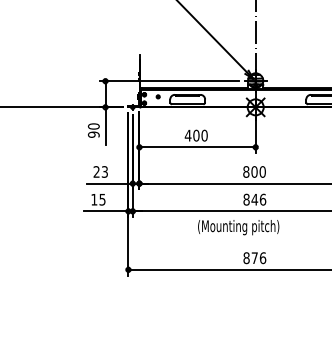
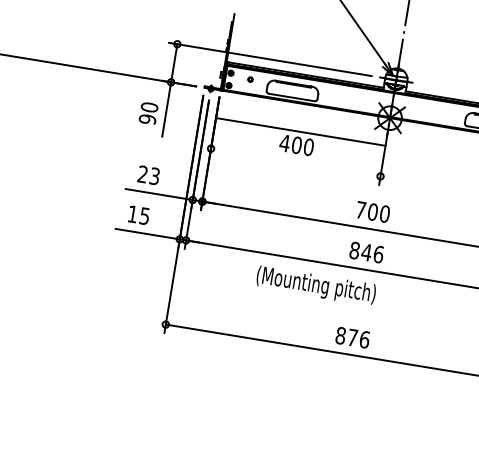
line: (197, 147) -> (300, 132), moved
text: (246, 171) -> (361, 209), 800 -> 700
text: (238, 227) -> (315, 285), moved

